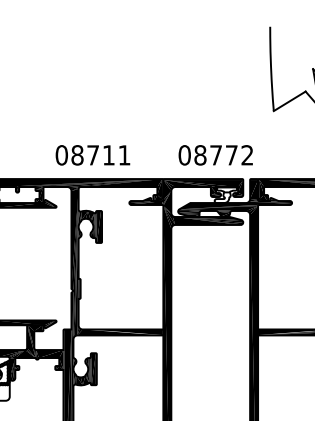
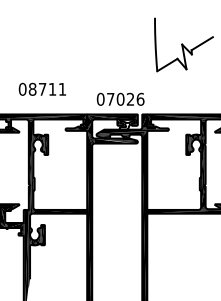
text: (91, 153) -> (41, 88), moved
text: (223, 153) -> (125, 98), 08772 -> 07026

